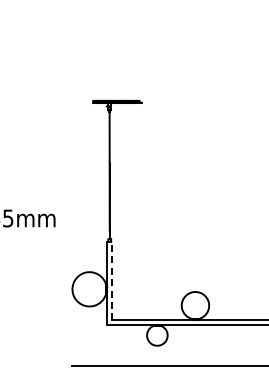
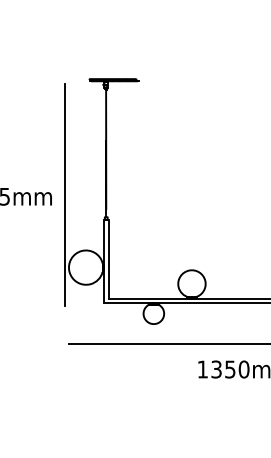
line: (69, 216) -> (65, 194), added
line: (112, 280) -> (108, 258), dashed -> solid

